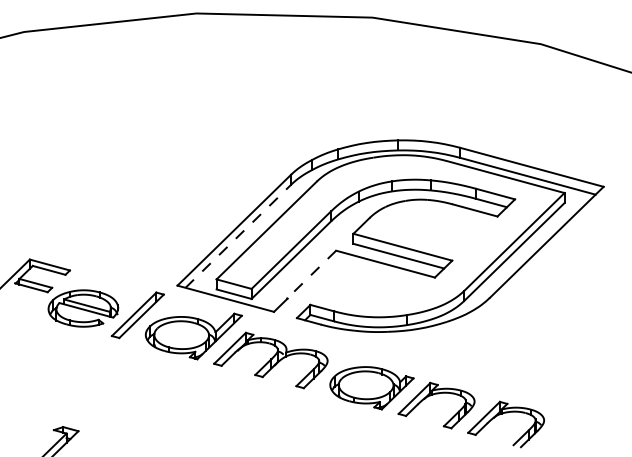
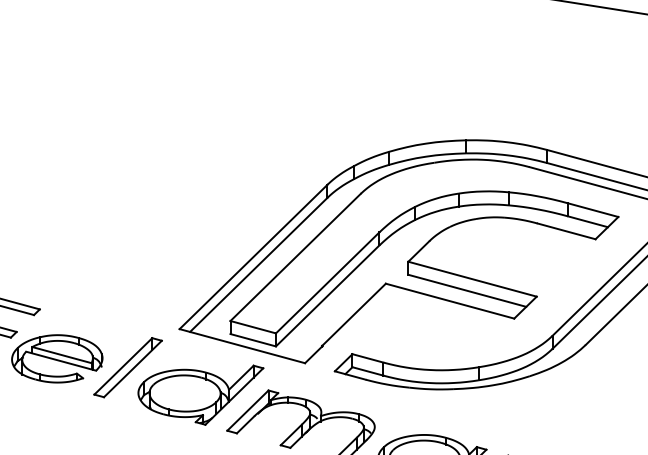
line: (238, 236) -> (258, 265), dashed -> solid
line: (311, 274) -> (353, 314), dashed -> solid

